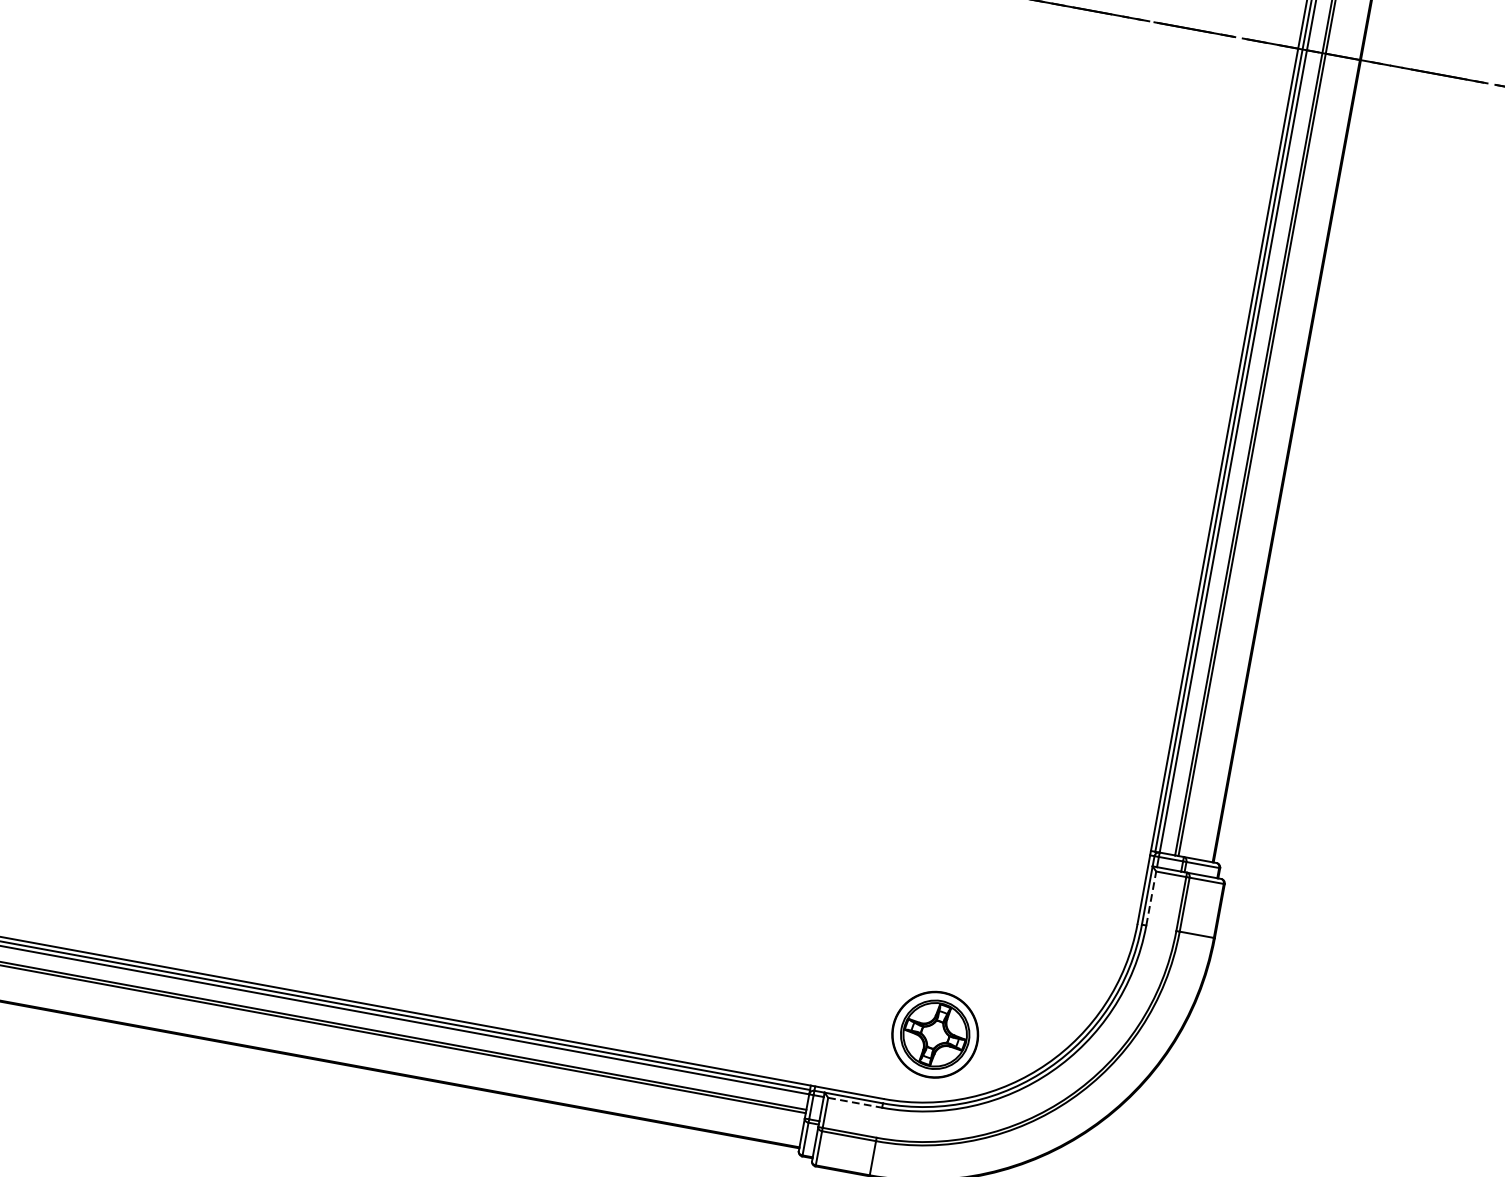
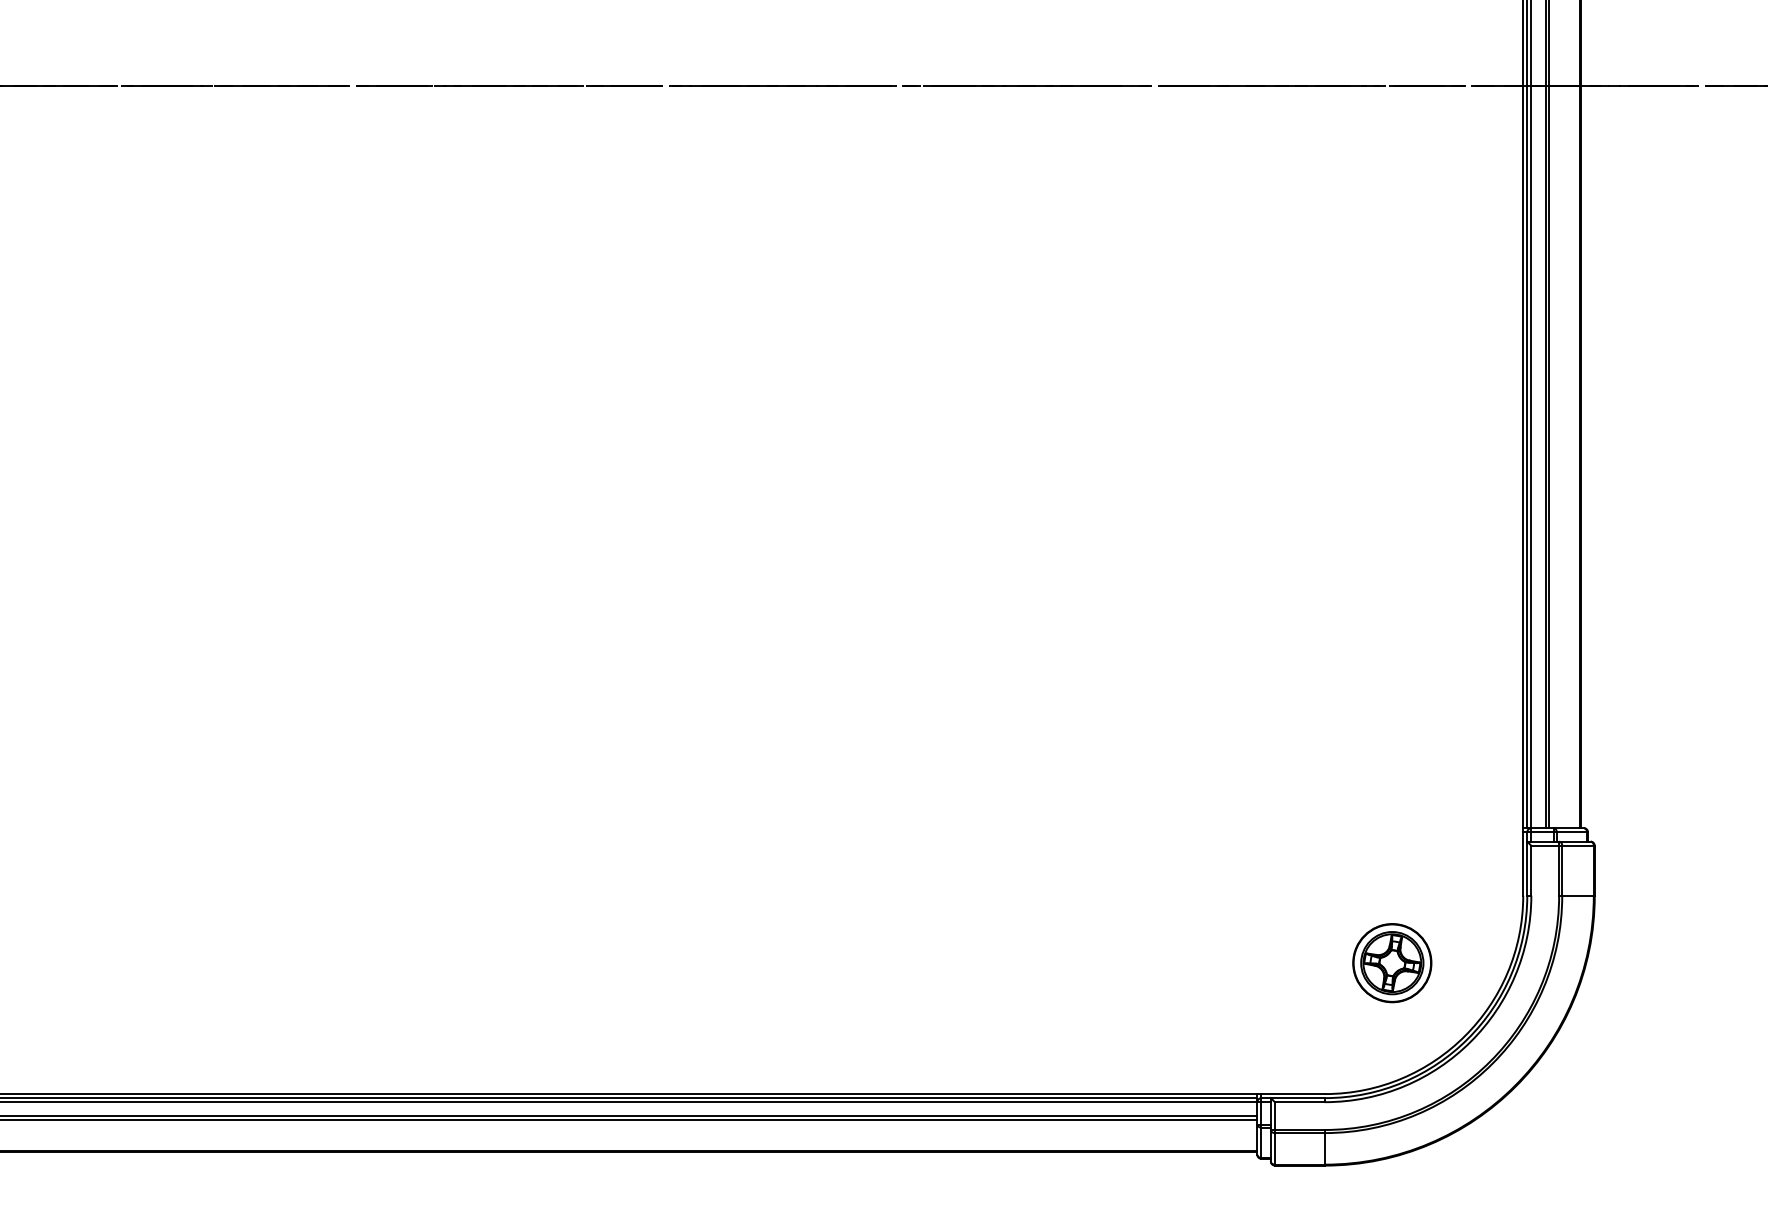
line: (1151, 898) -> (1531, 870), dashed -> solid
part: (935, 1035) -> (1392, 963), moved
line: (854, 1103) -> (1299, 1102), dashed -> solid

